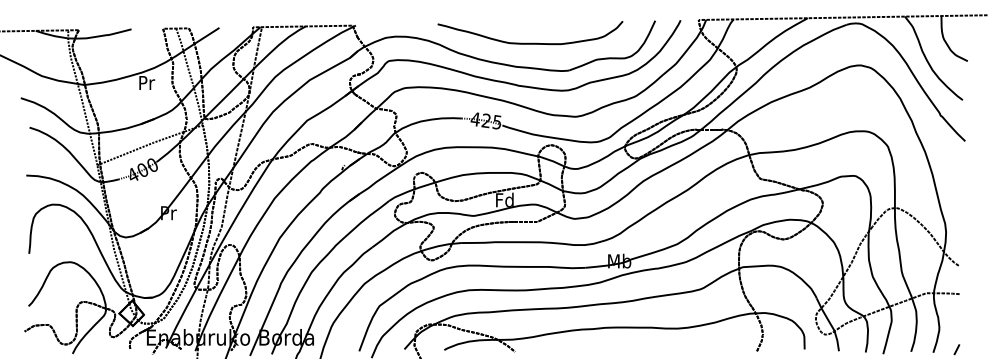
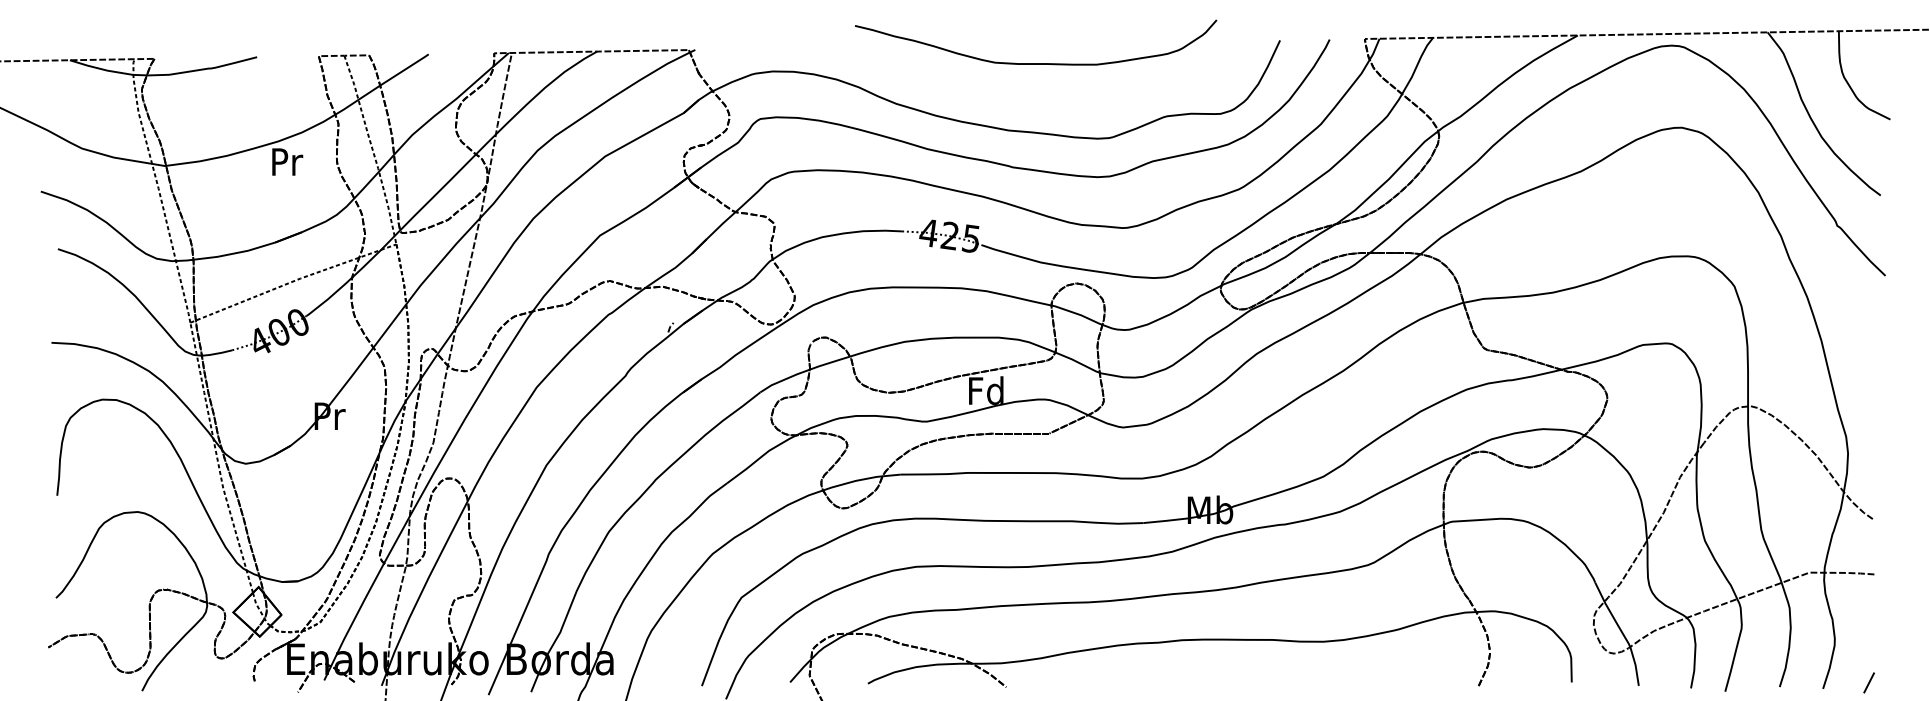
curve: (530, 42) -> (1036, 61), moved

